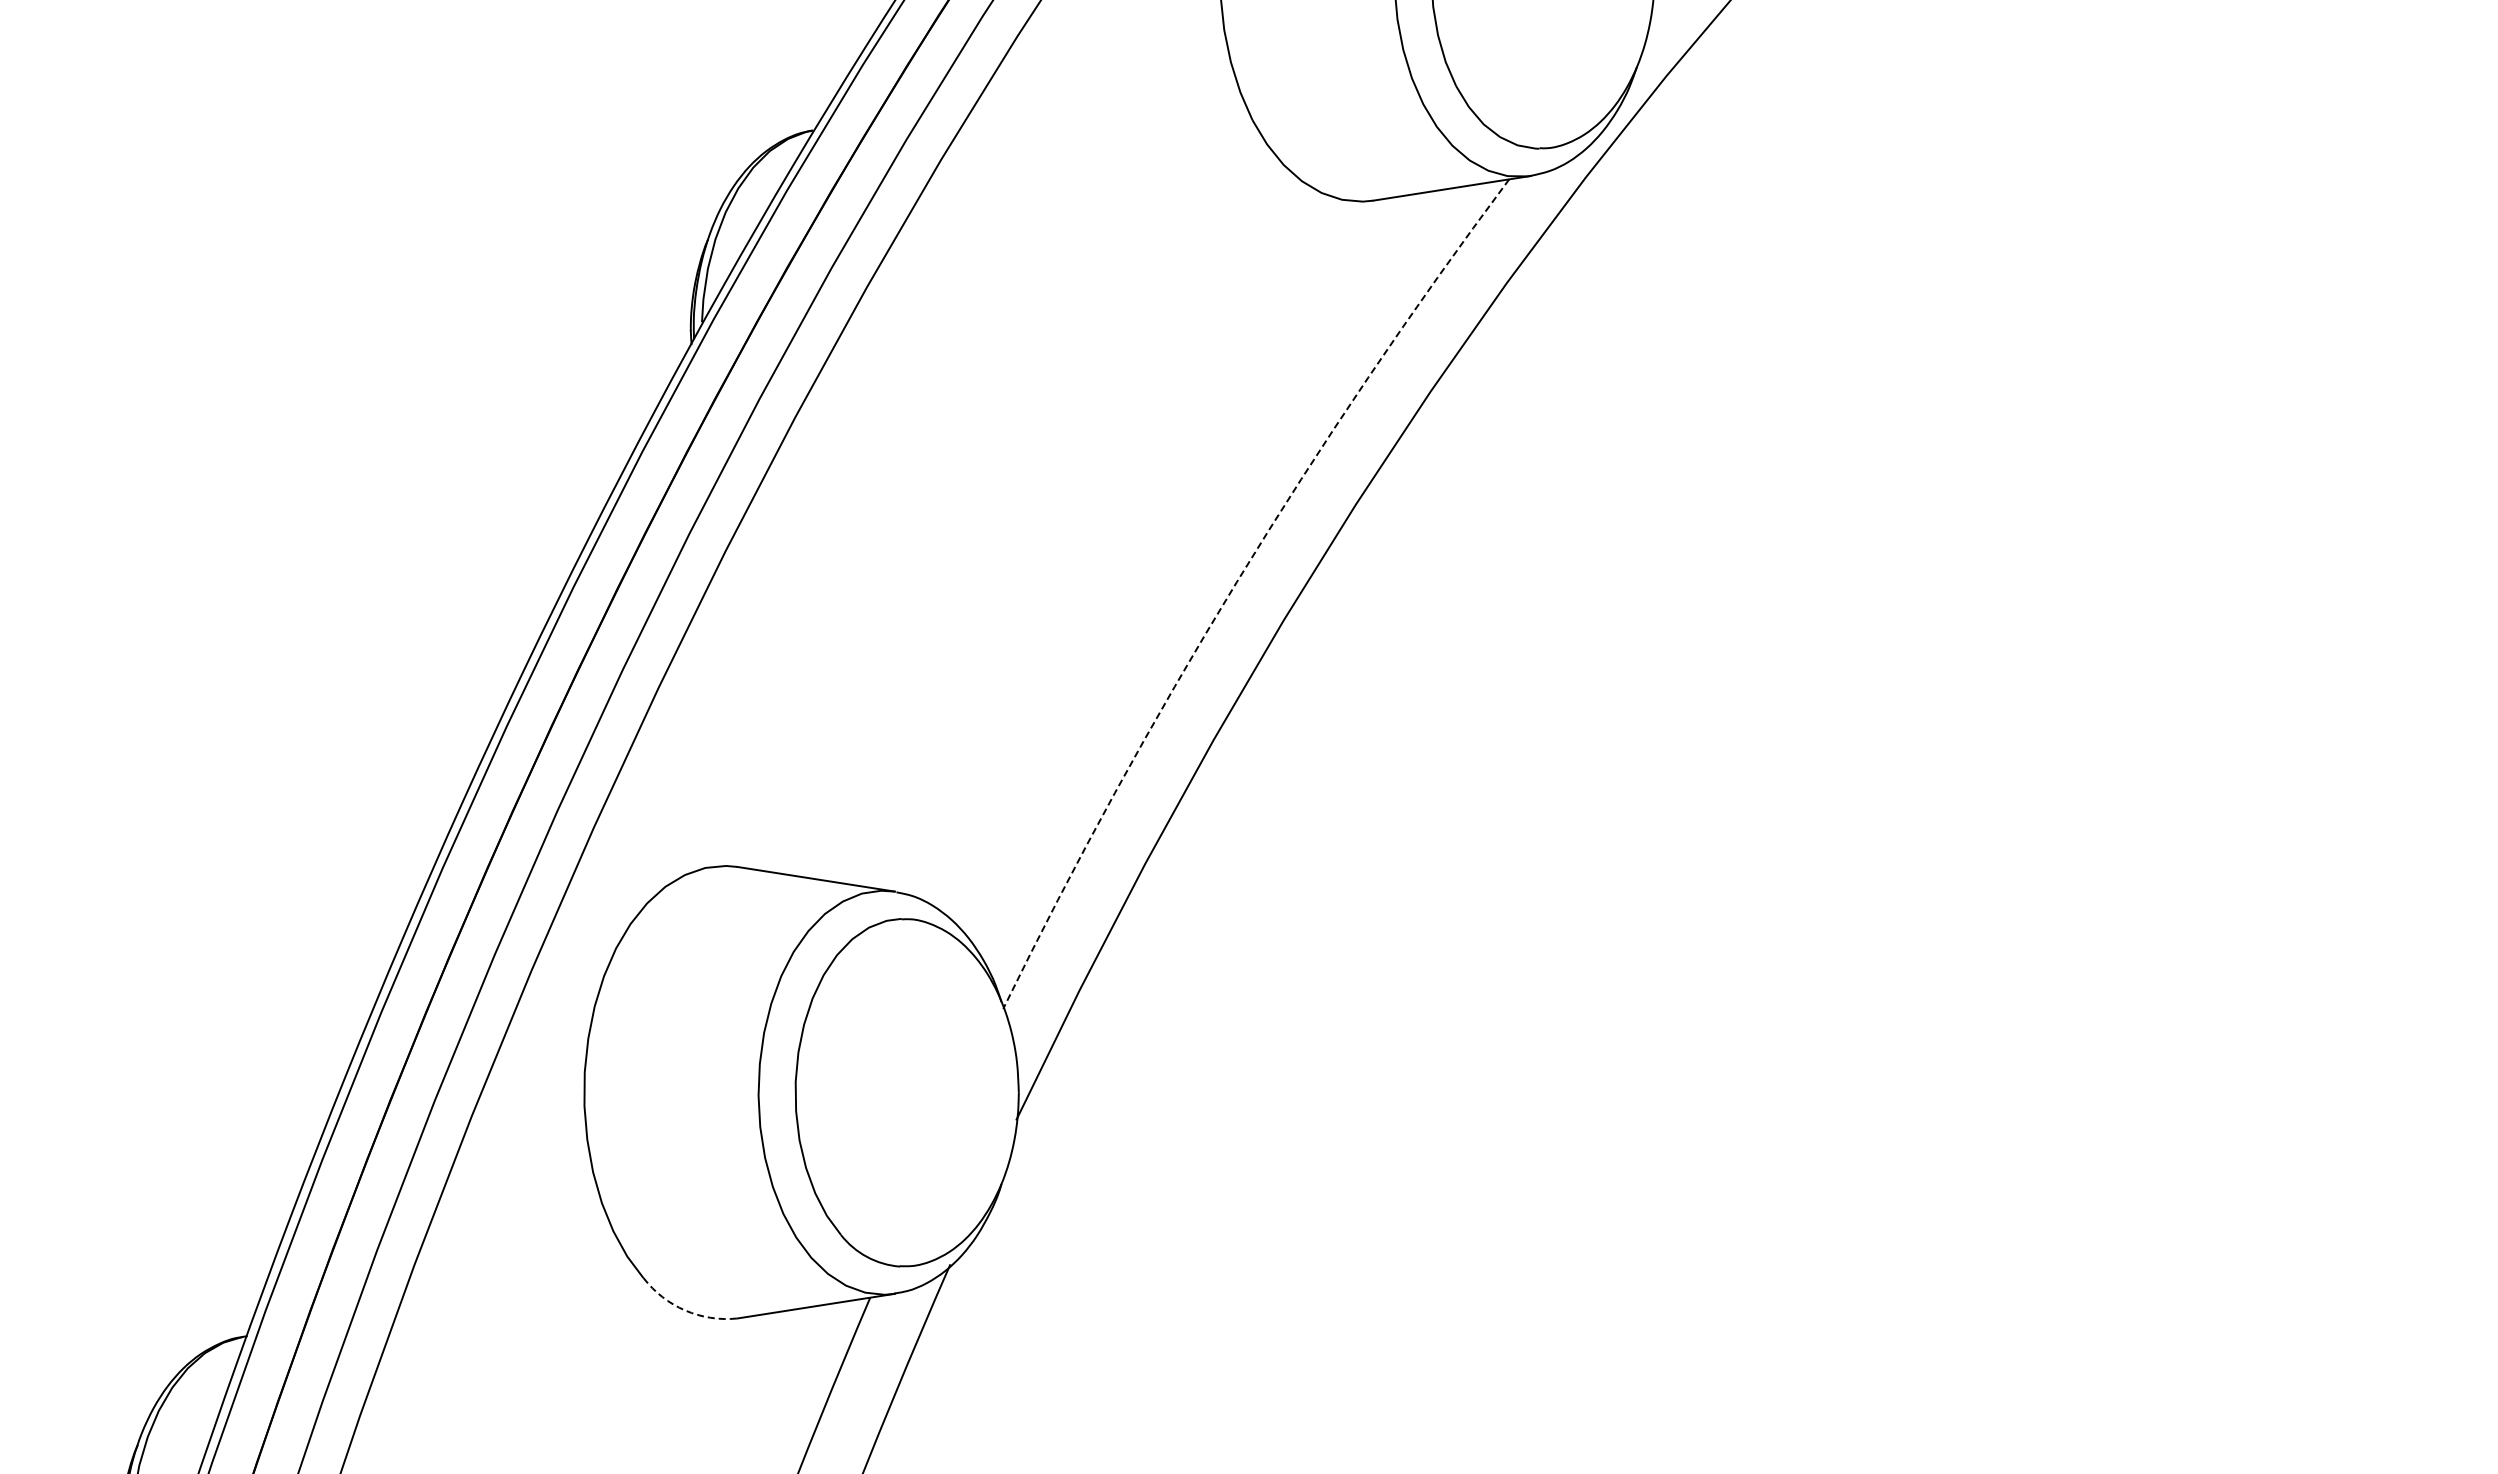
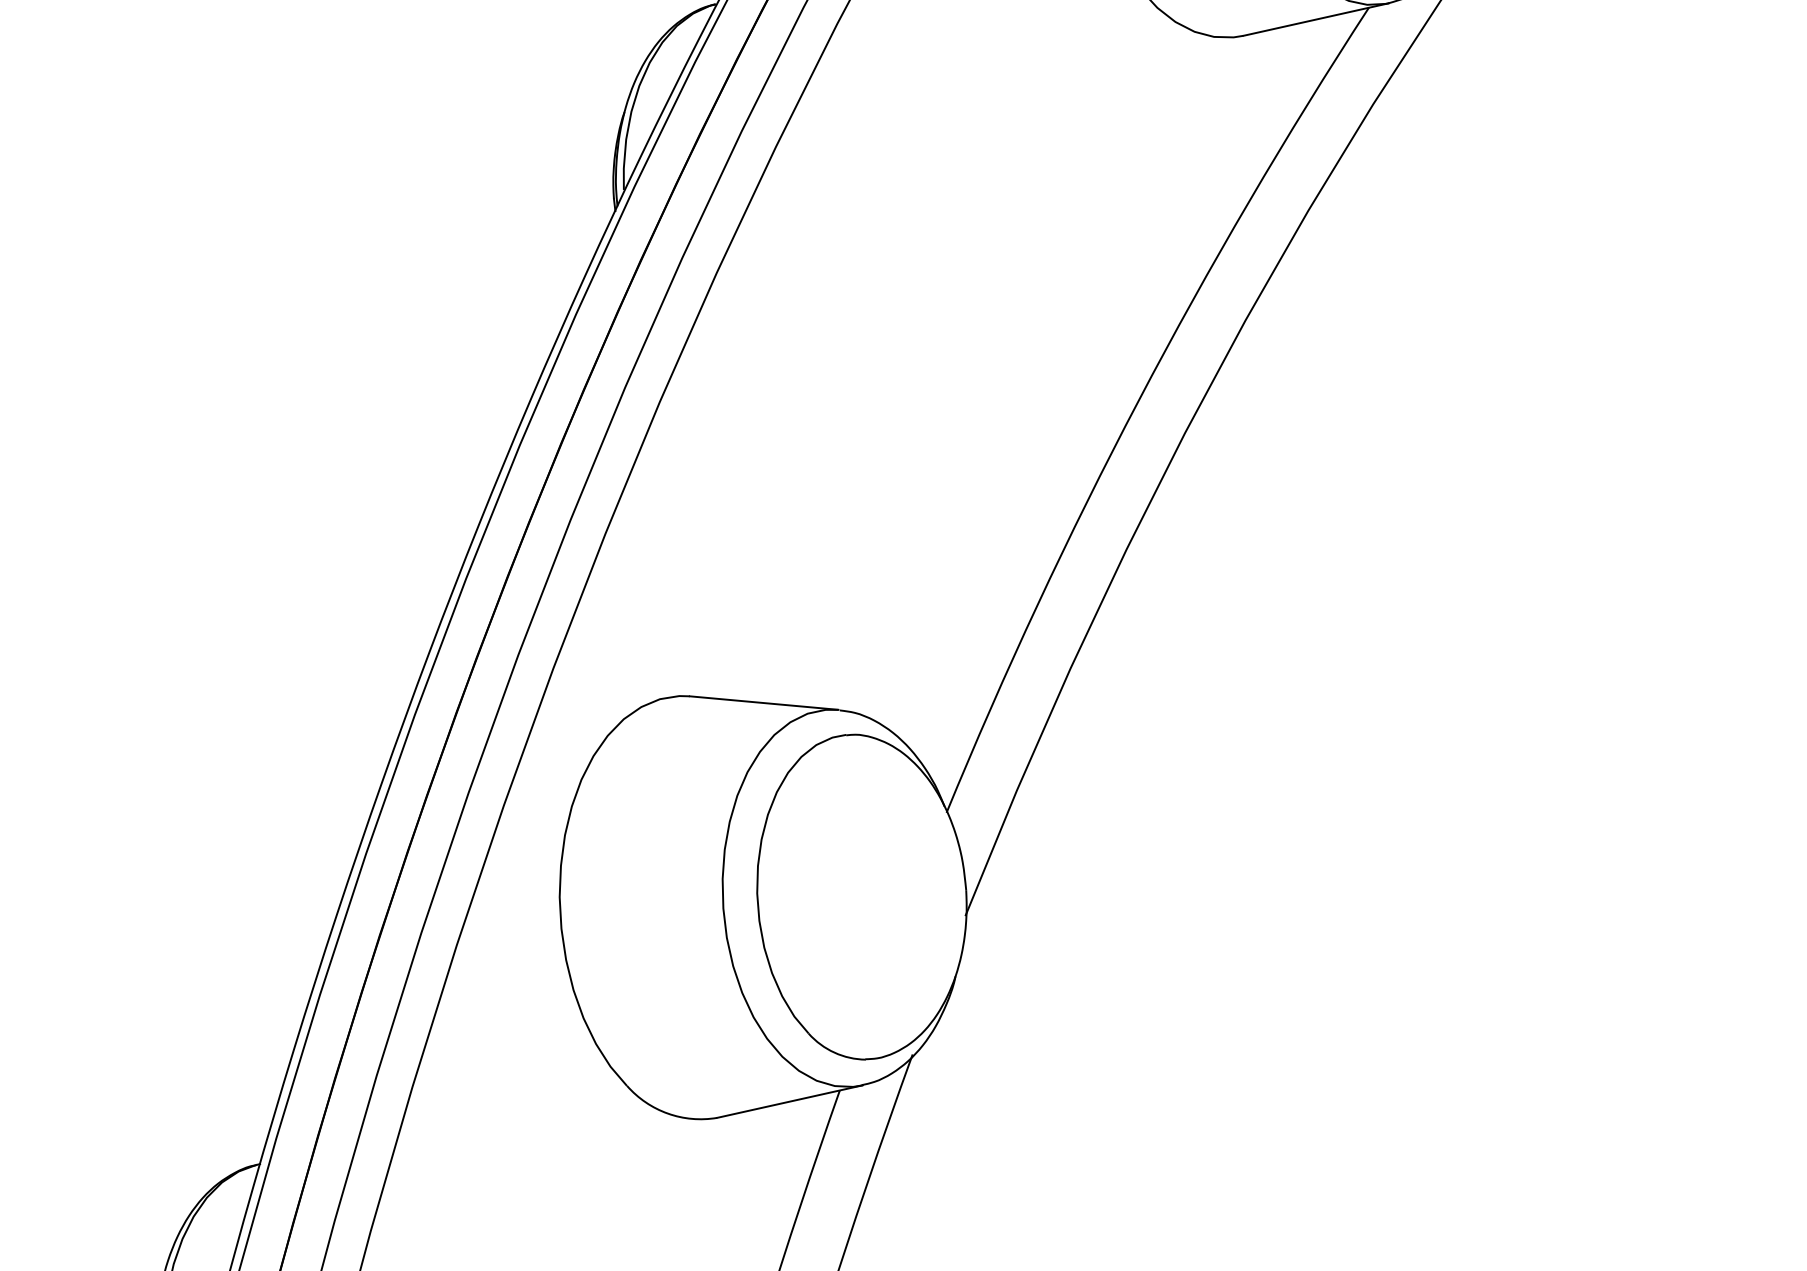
arc: (1236, 582) -> (1138, 400), dashed -> solid
arc: (685, 1310) -> (668, 1113), dashed -> solid

